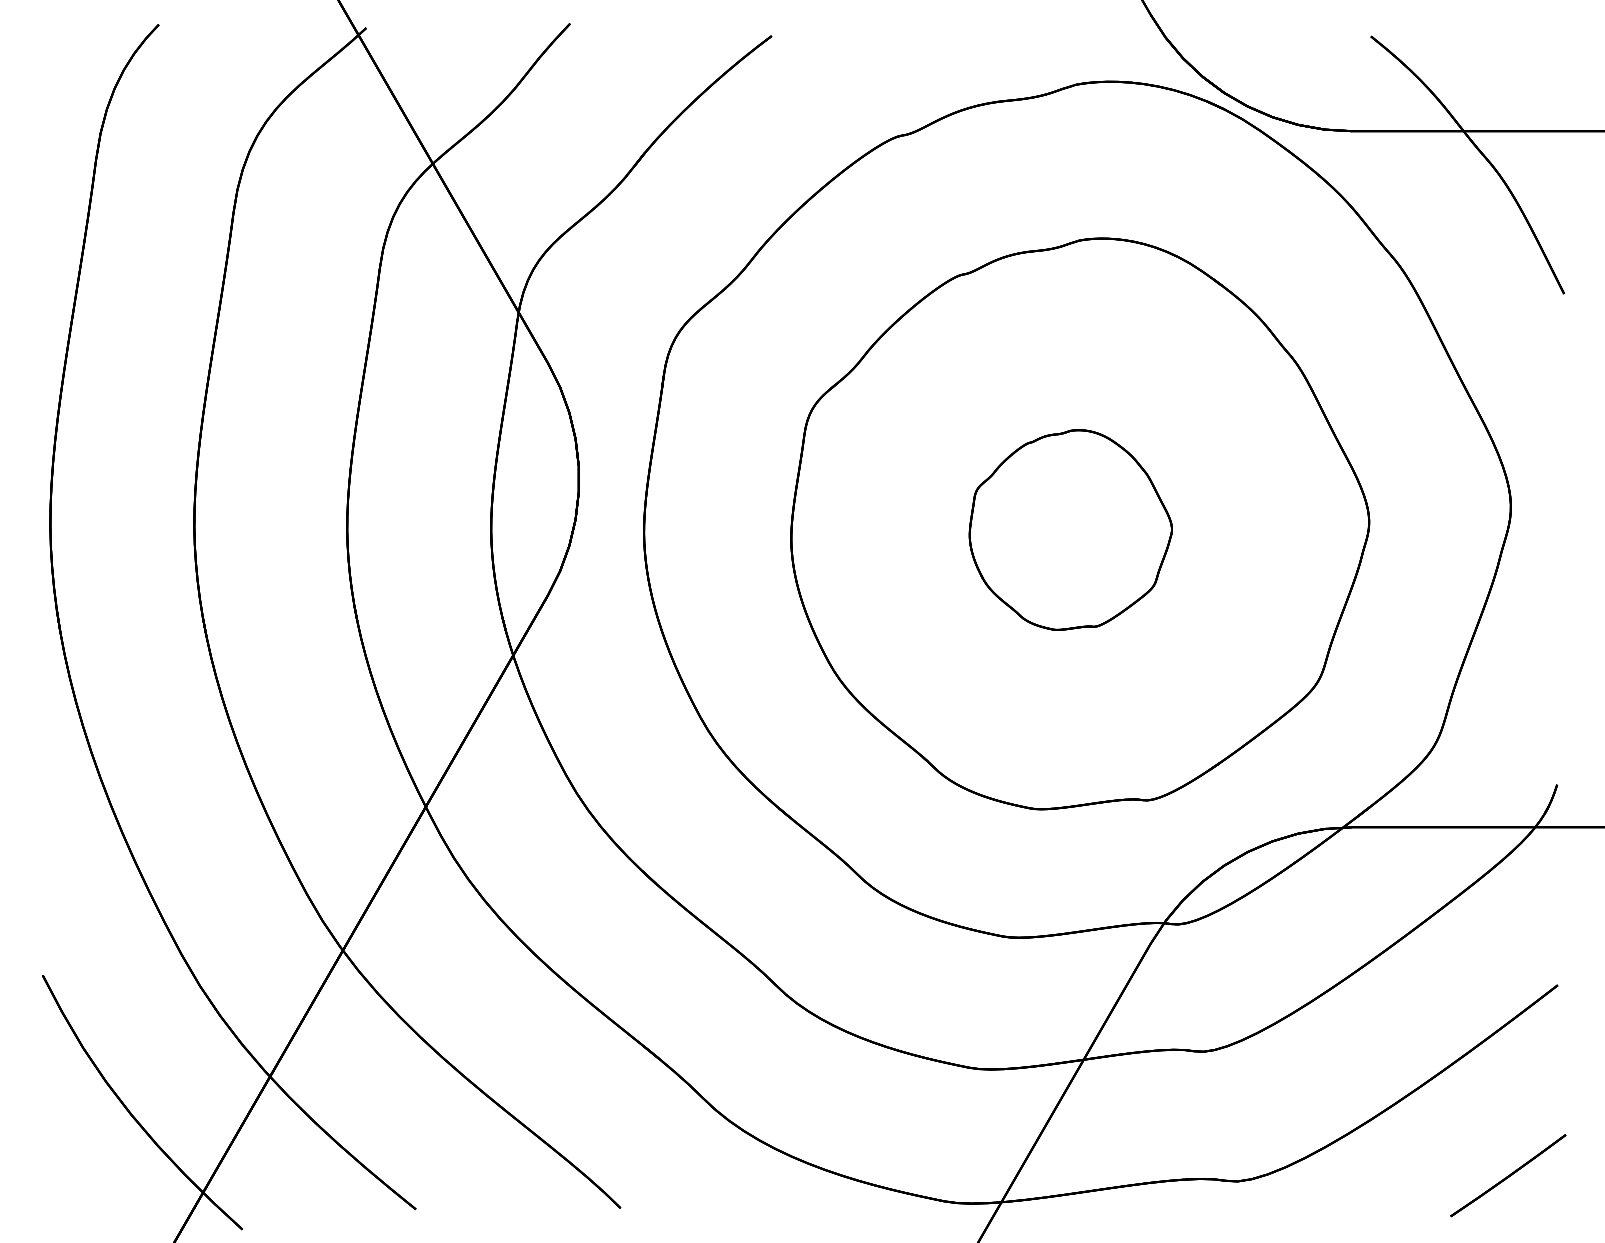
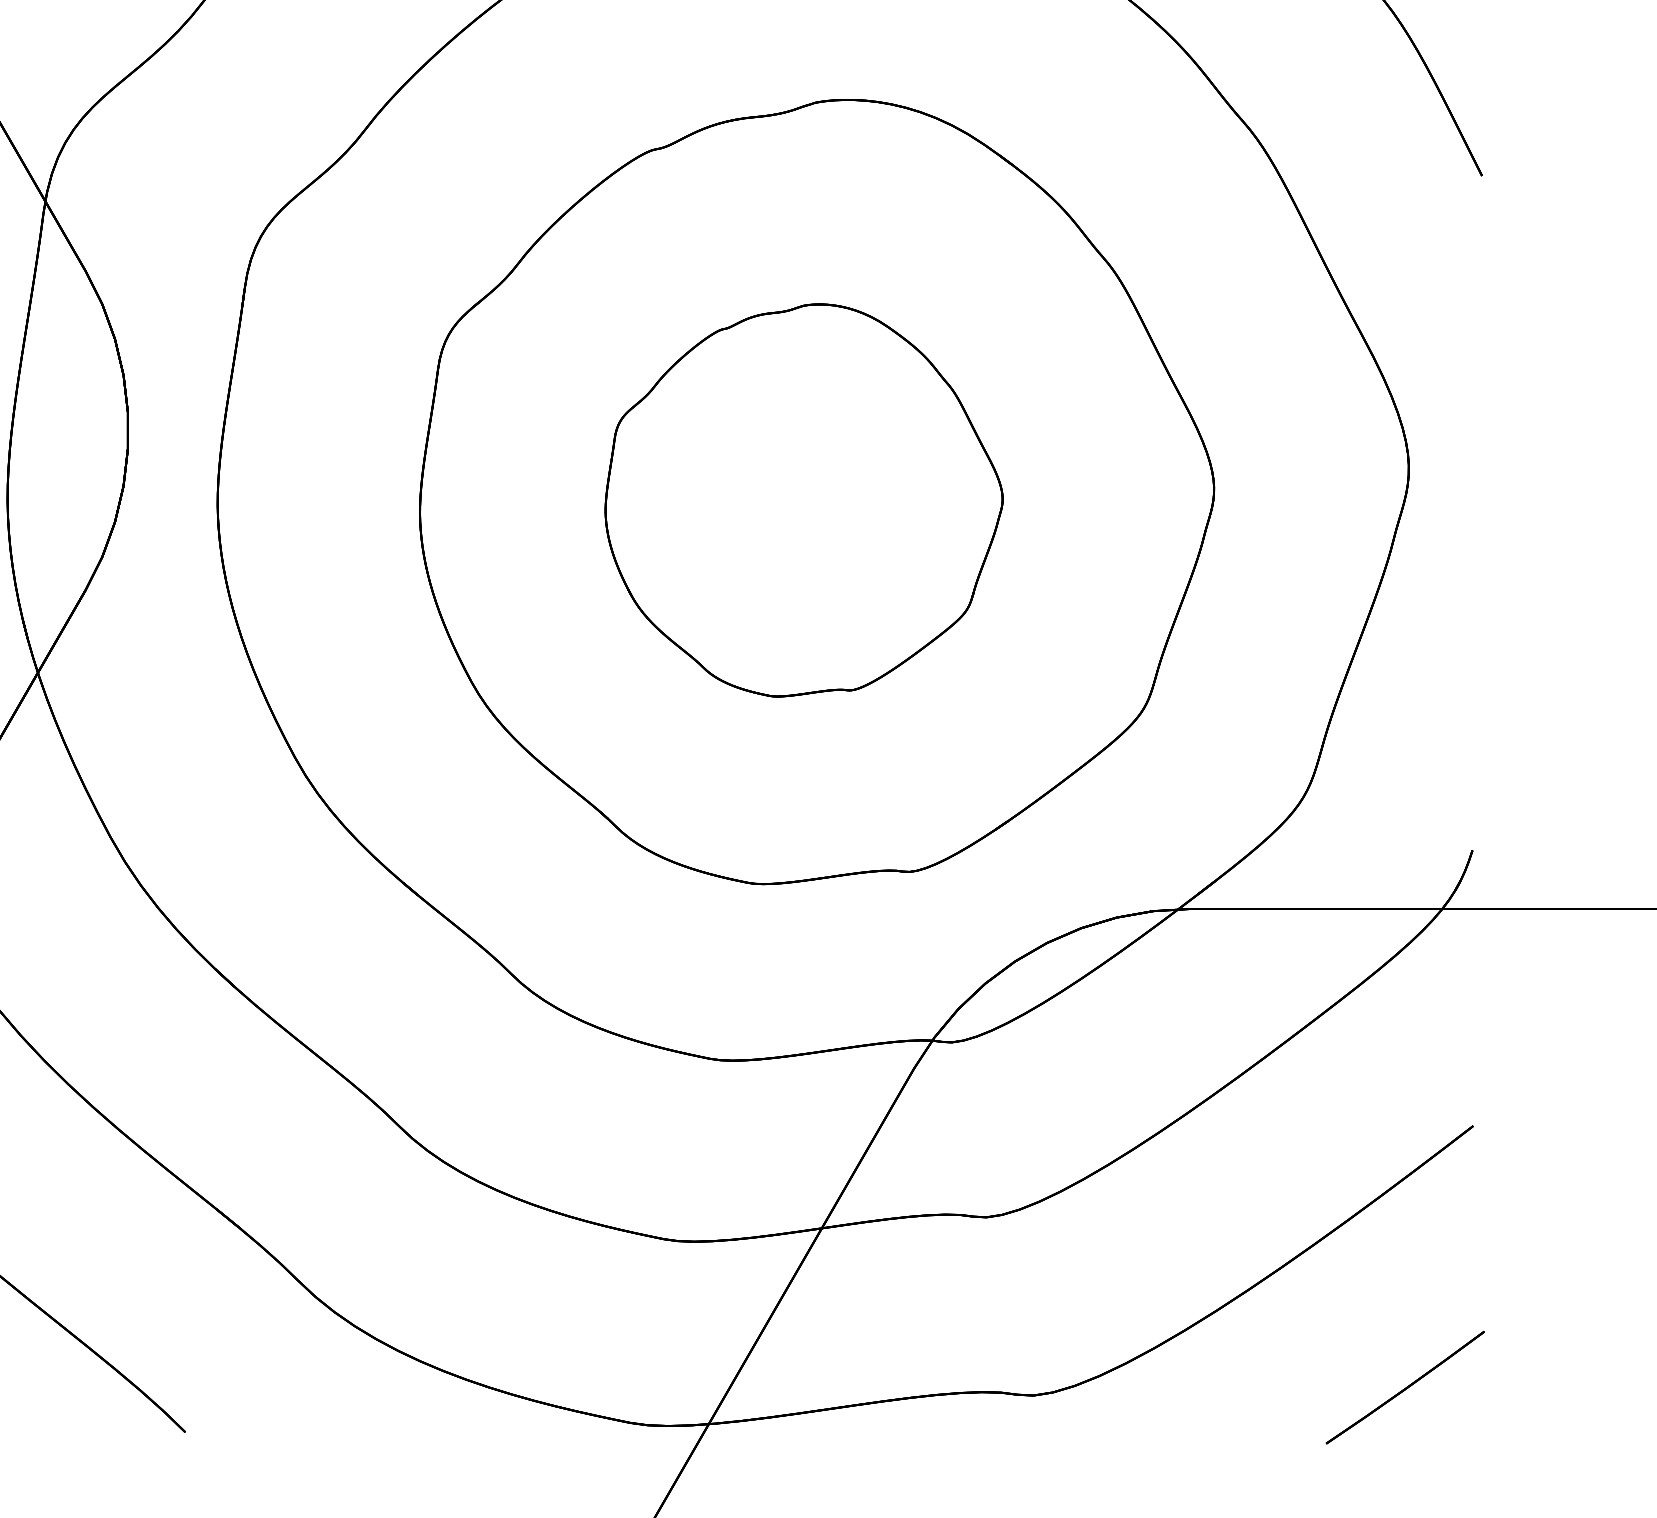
part: (1070, 529) -> (803, 499), size x1.43

